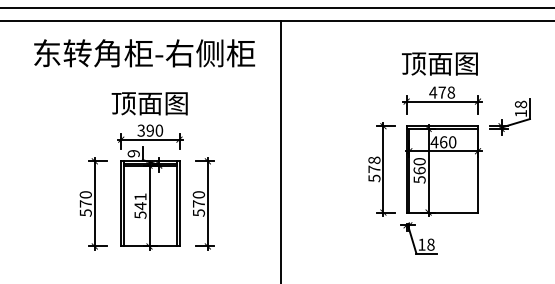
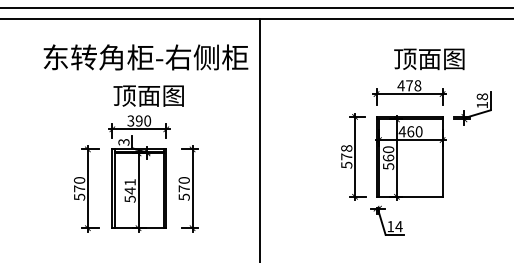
text: (144, 53) -> (145, 57), moved
text: (440, 64) -> (429, 59), moved
text: (149, 103) -> (148, 95), moved
text: (133, 153) -> (123, 142), 9 -> 3
text: (430, 244) -> (398, 226), 18 -> 14

